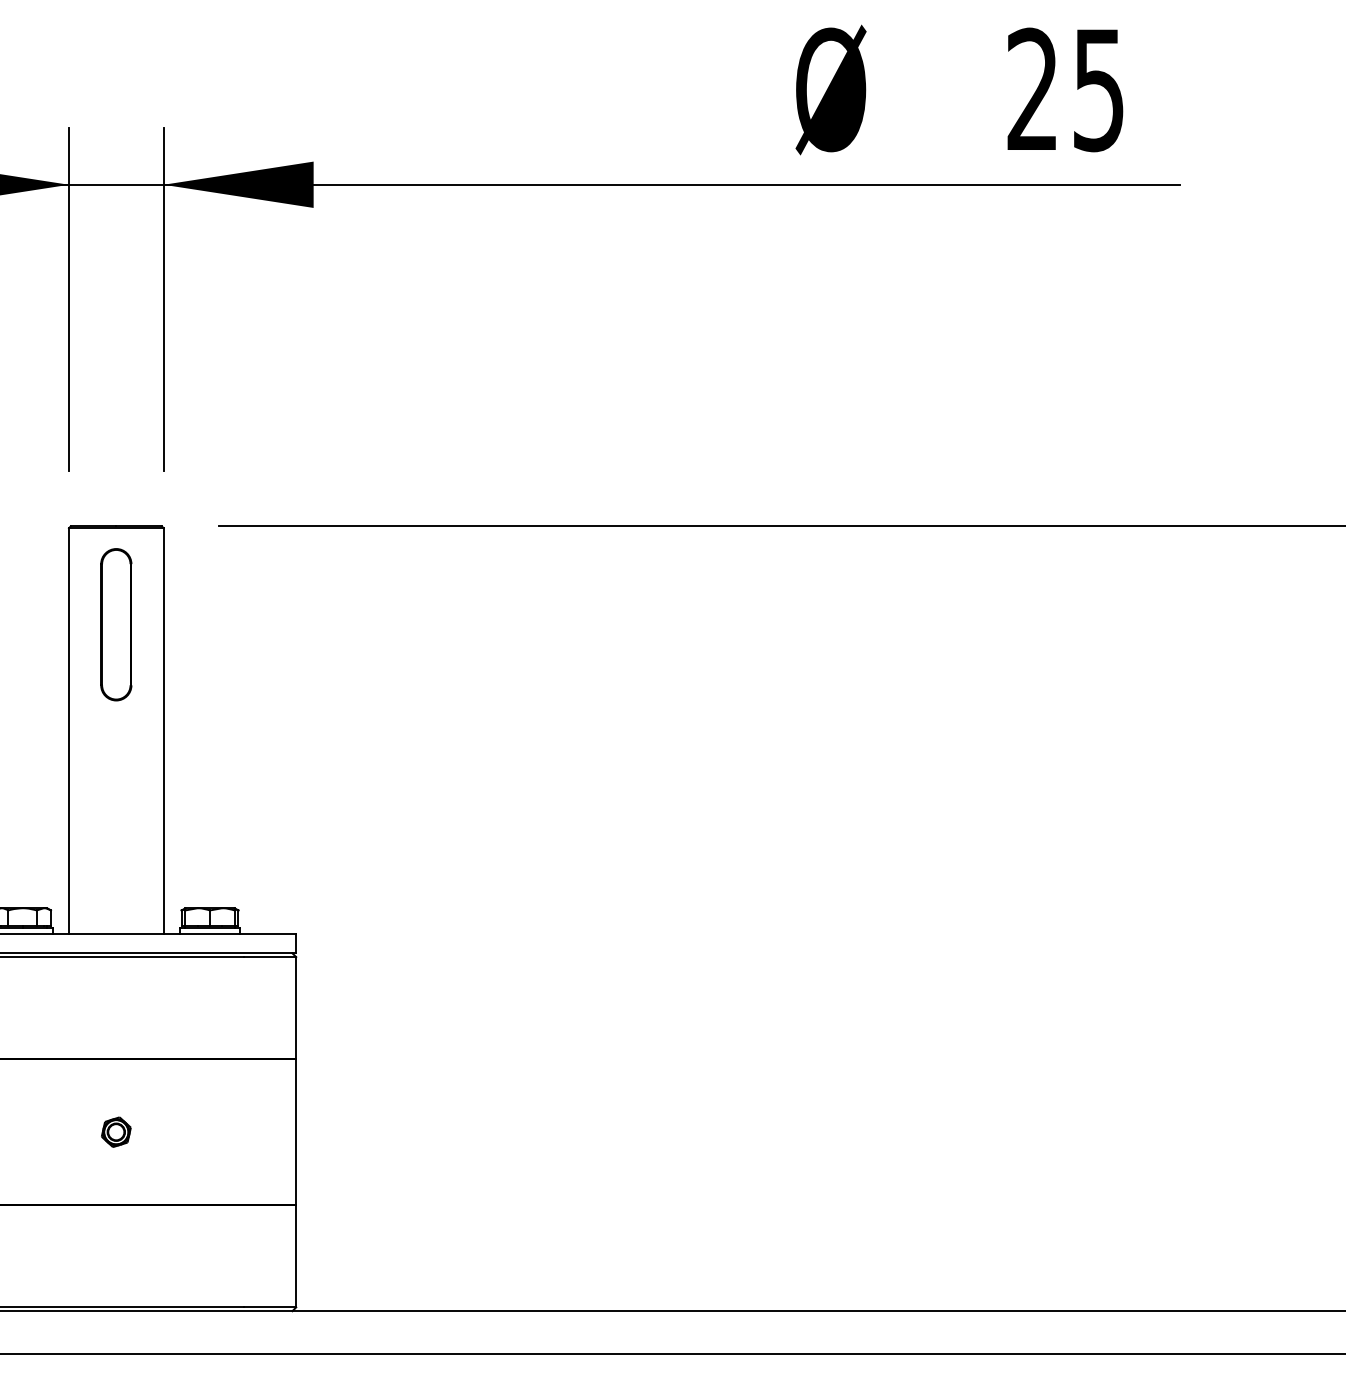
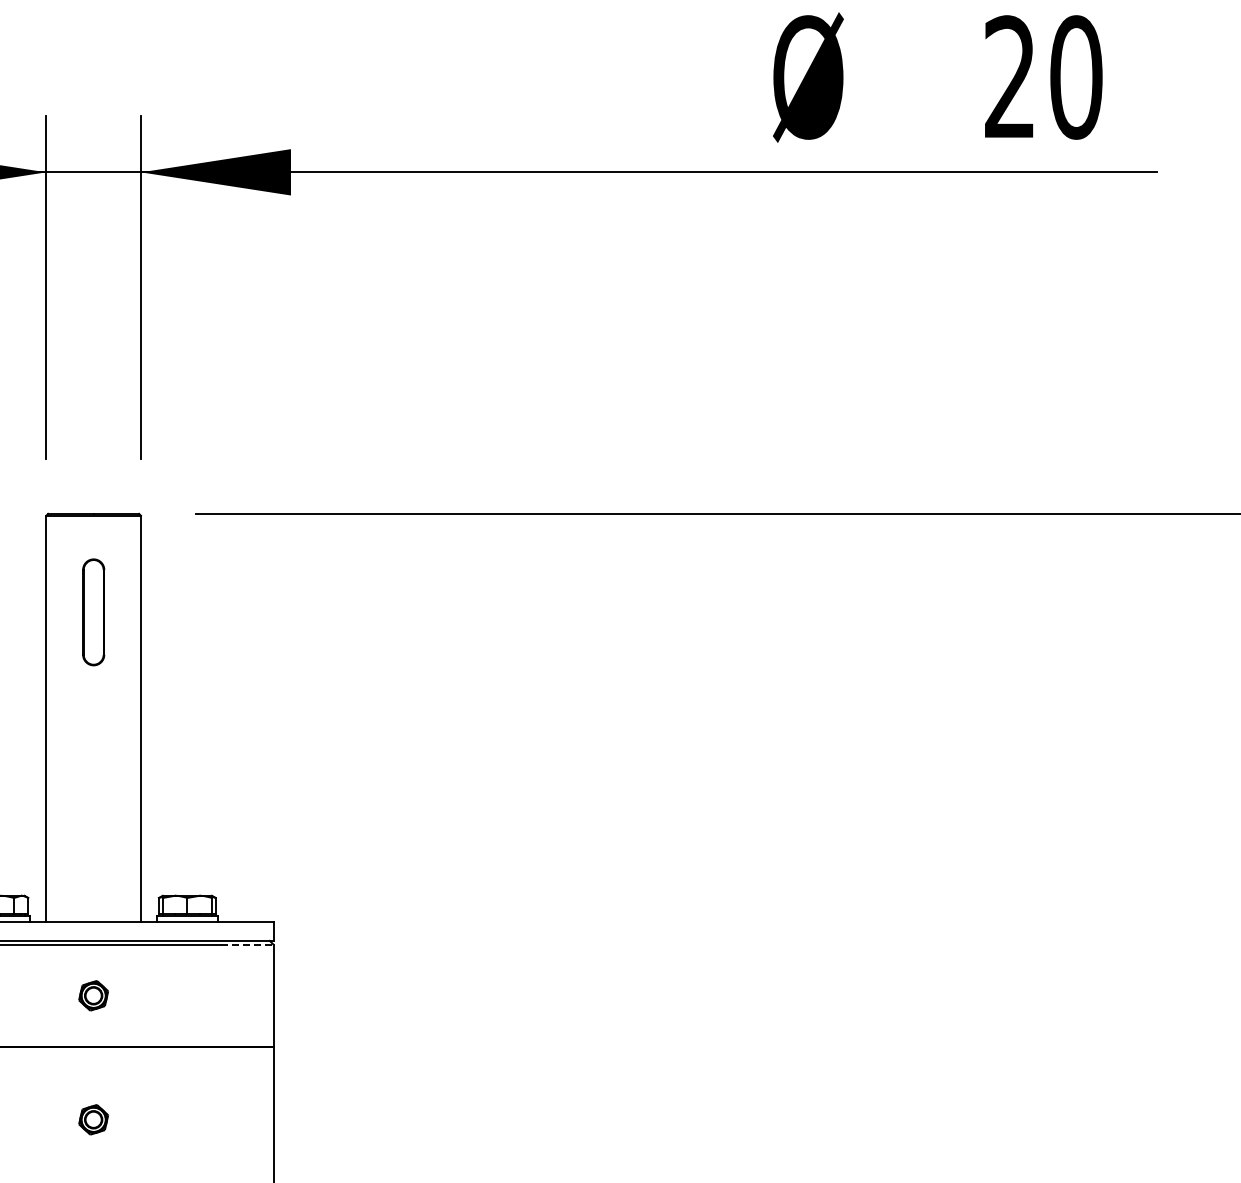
text: (1099, 89) -> (1076, 77), 25 -> 20
part: (116, 624) -> (93, 612), size x0.7
line: (270, 957) -> (247, 945), solid -> dashed
part: (116, 1007) -> (93, 995), added

